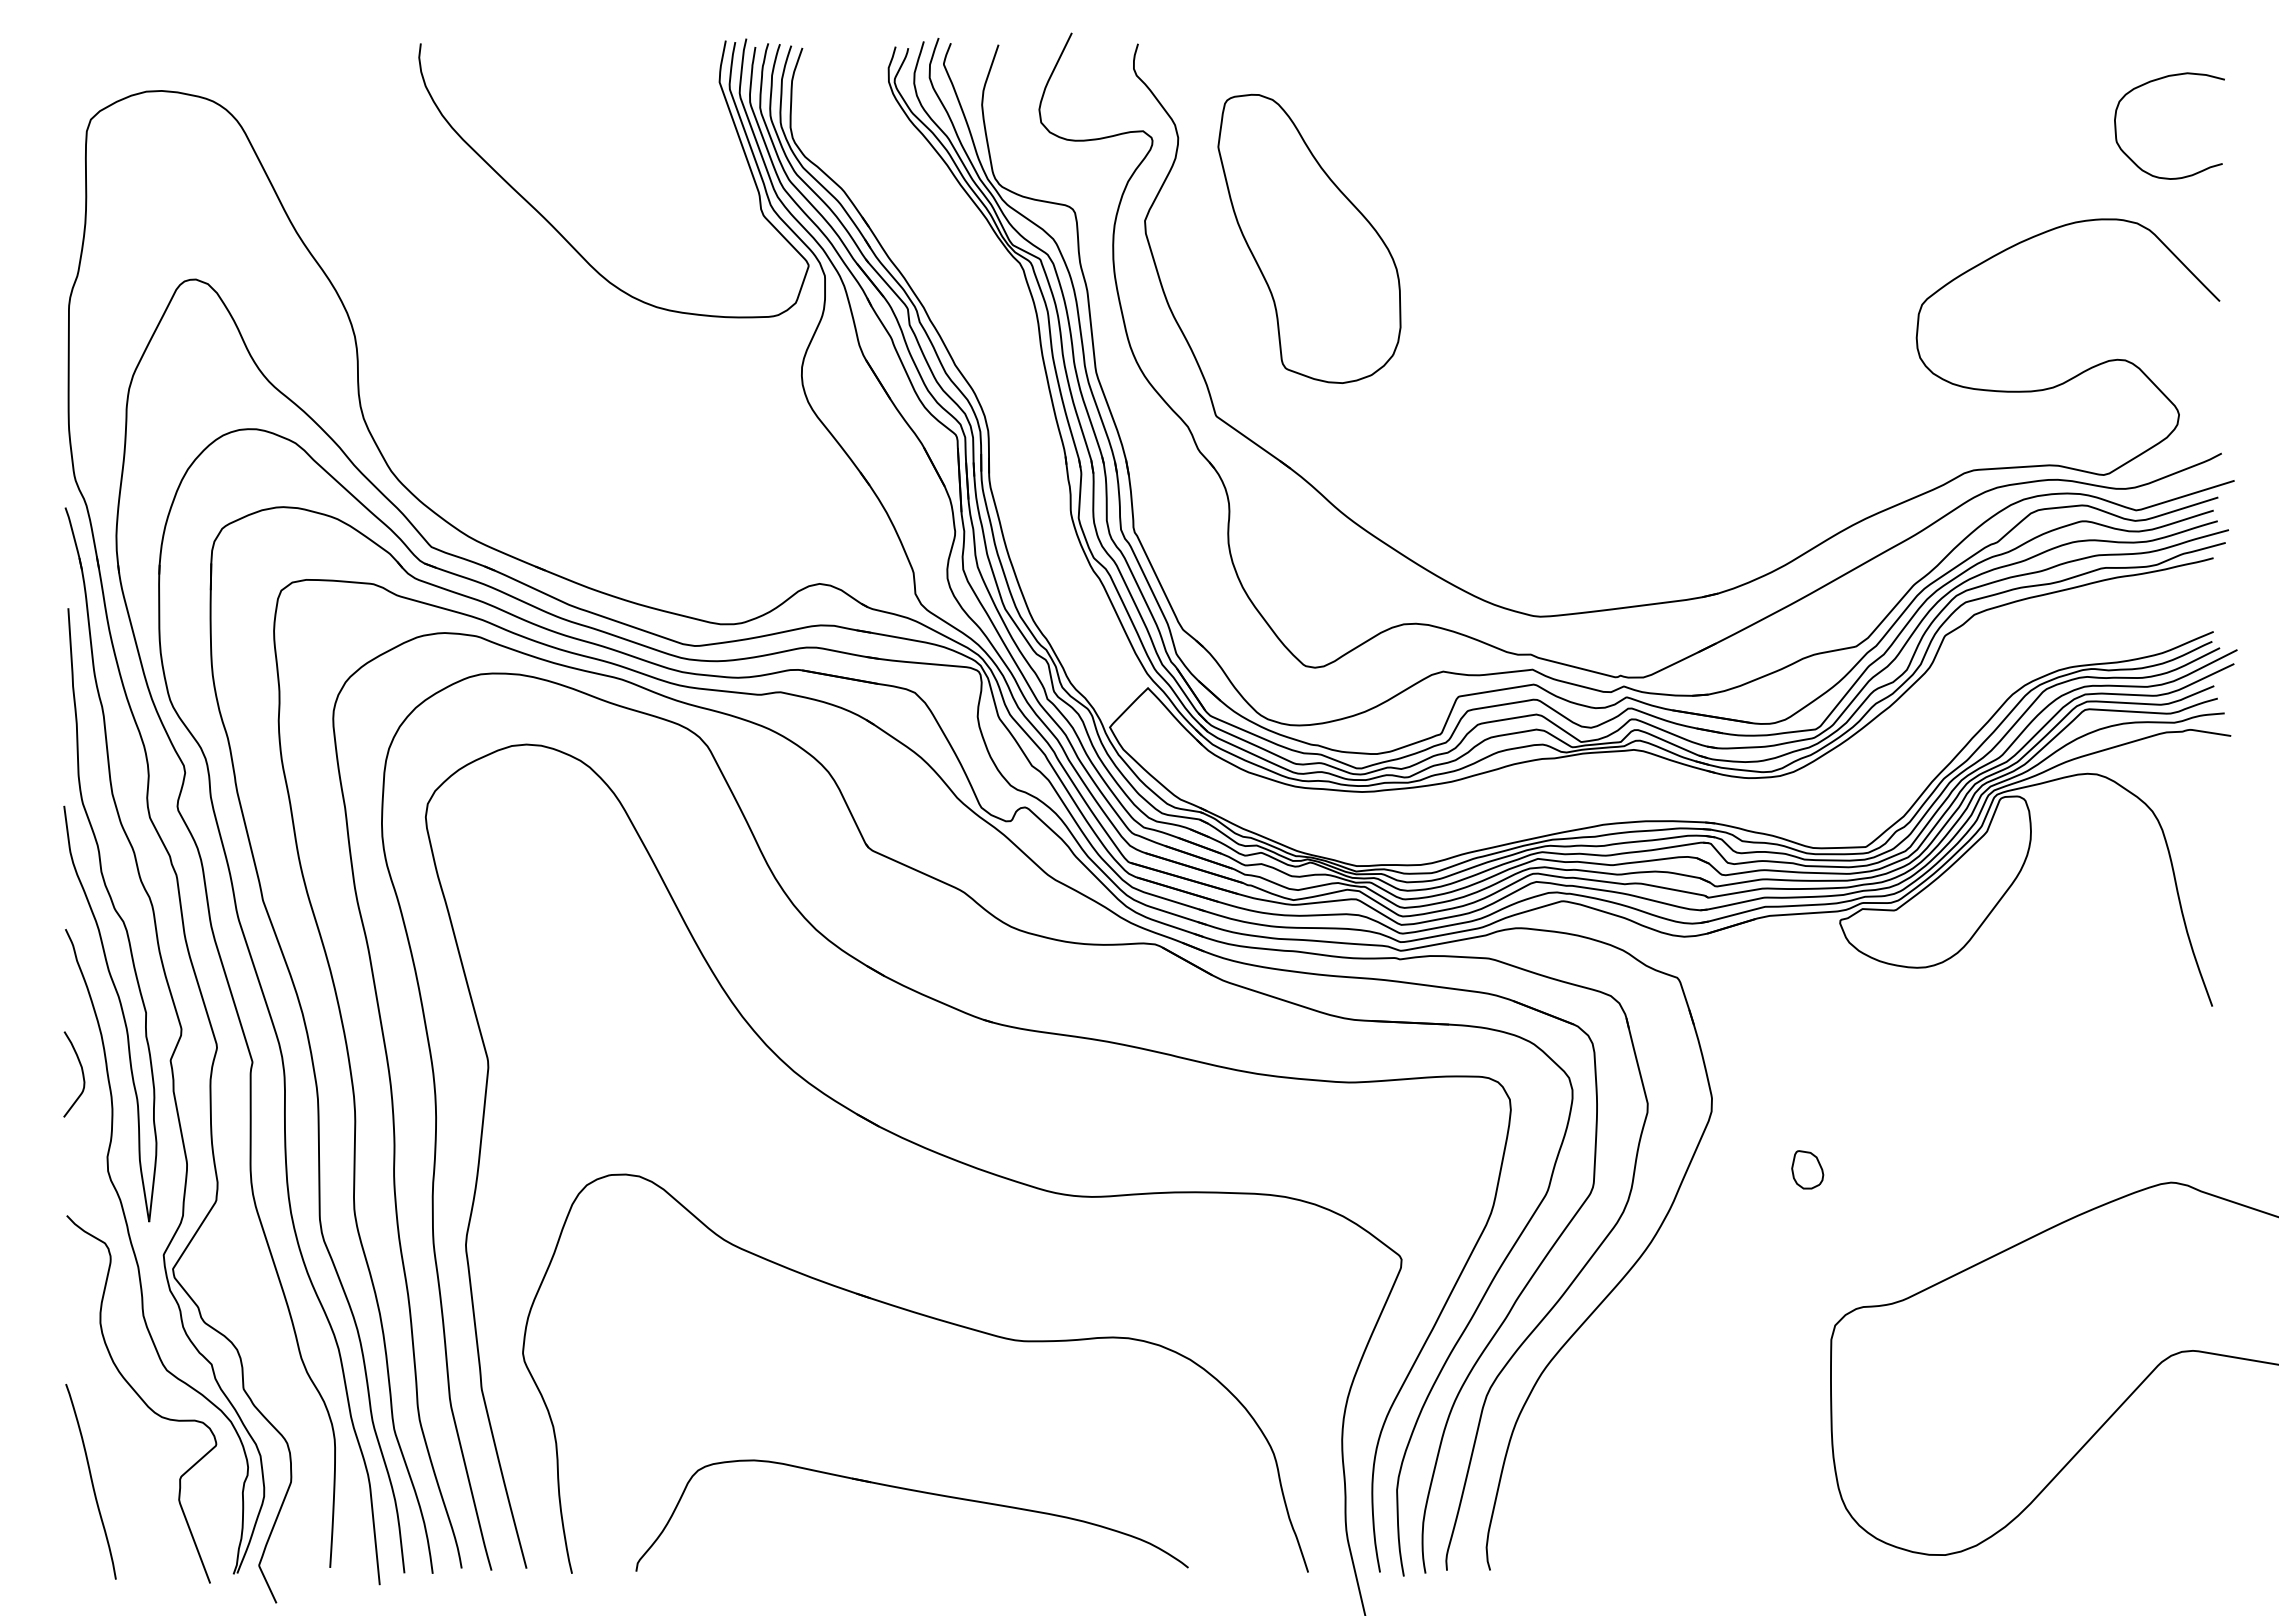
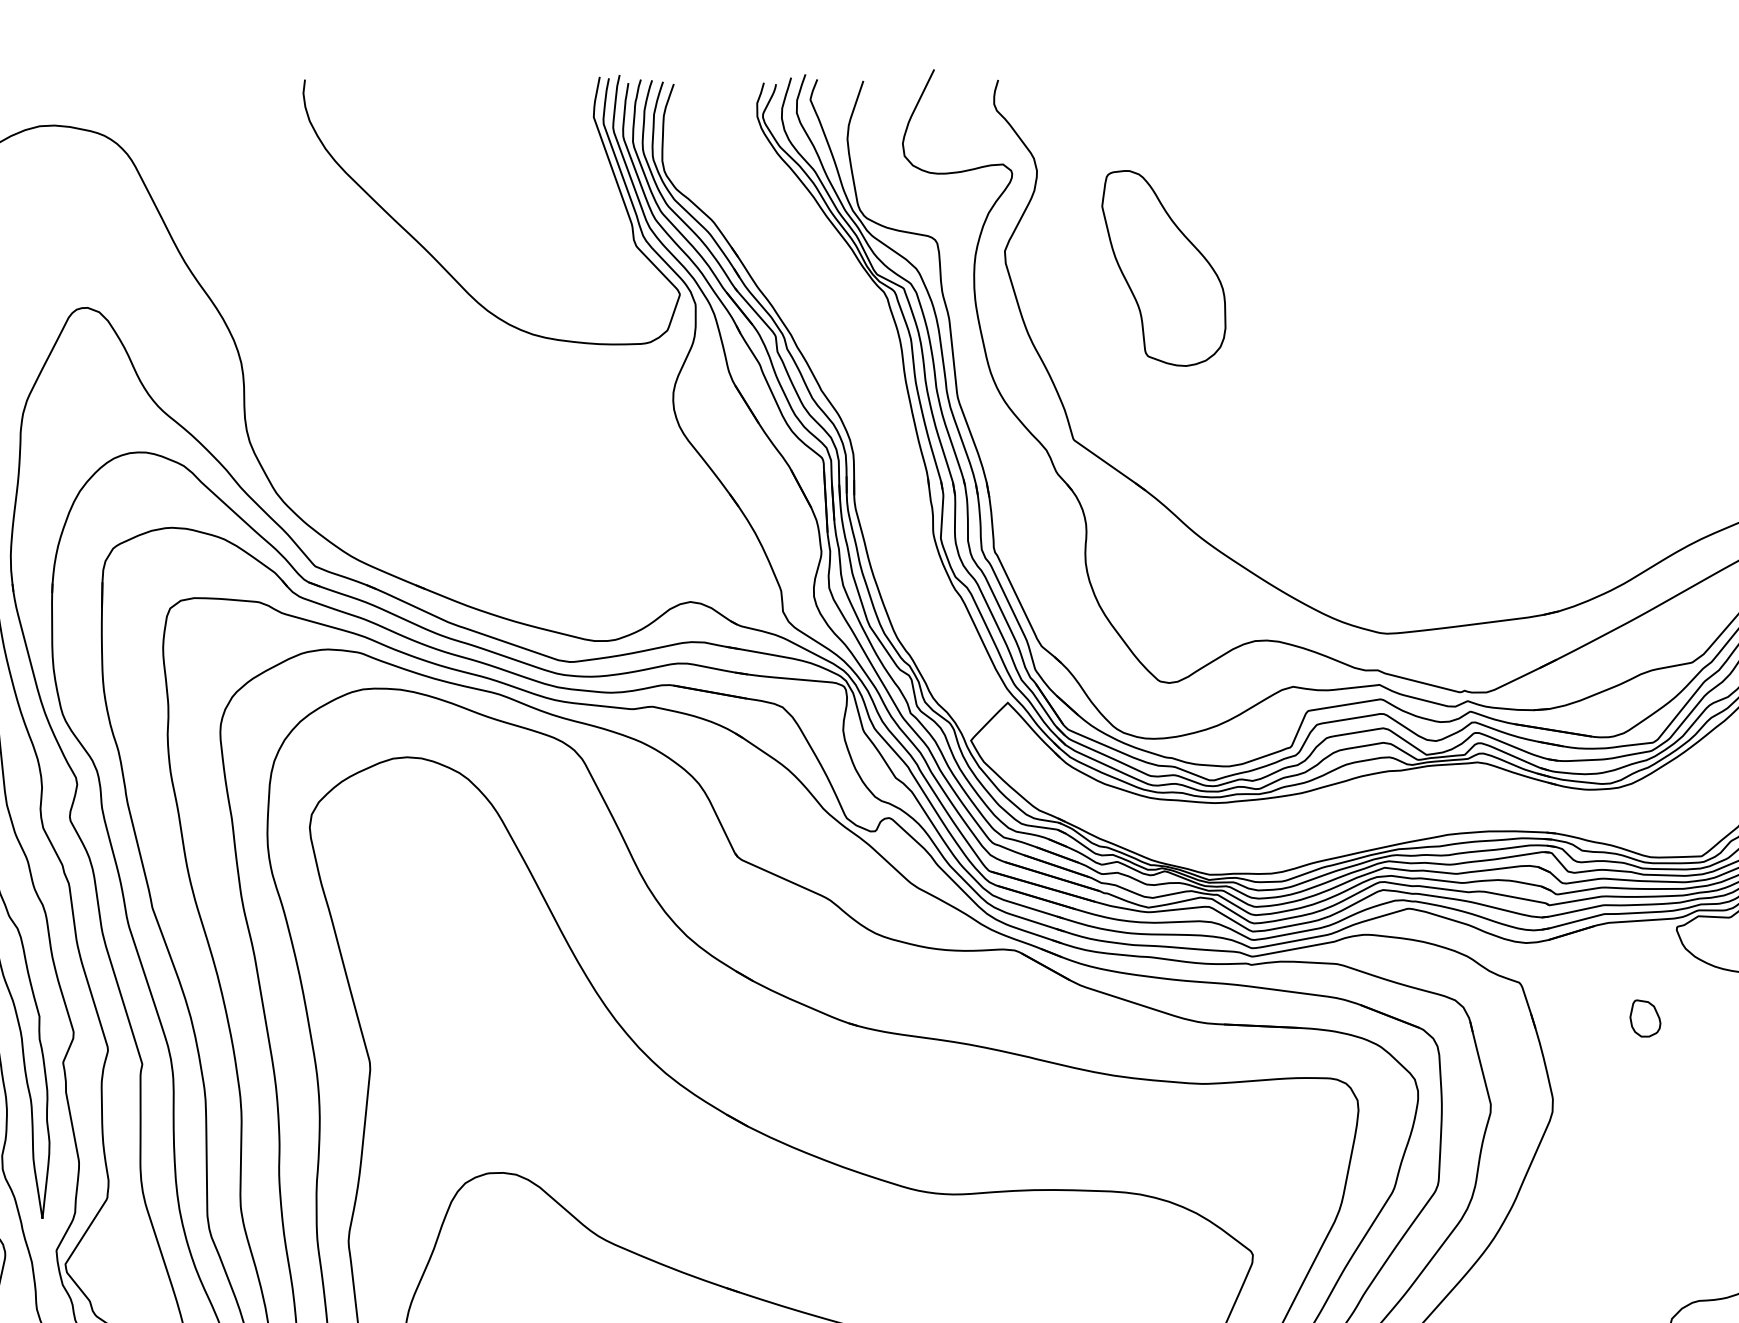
part: (1309, 238) -> (1163, 268), size x0.7
part: (1807, 1169) -> (1645, 1018), moved

